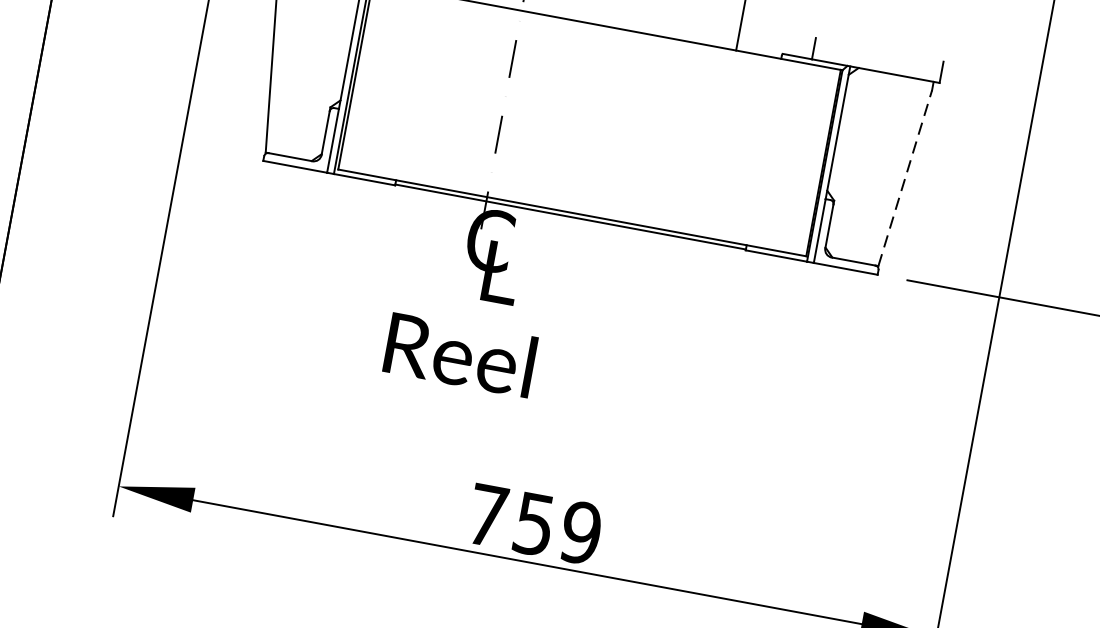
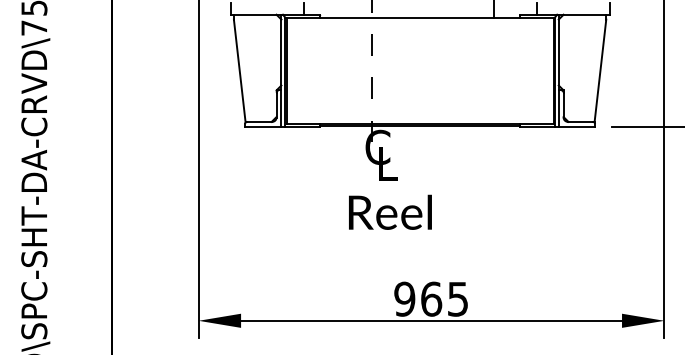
line: (905, 177) -> (600, 70), dashed -> solid
text: (460, 353) -> (390, 211), moved
text: (534, 523) -> (431, 298), 759 -> 965

